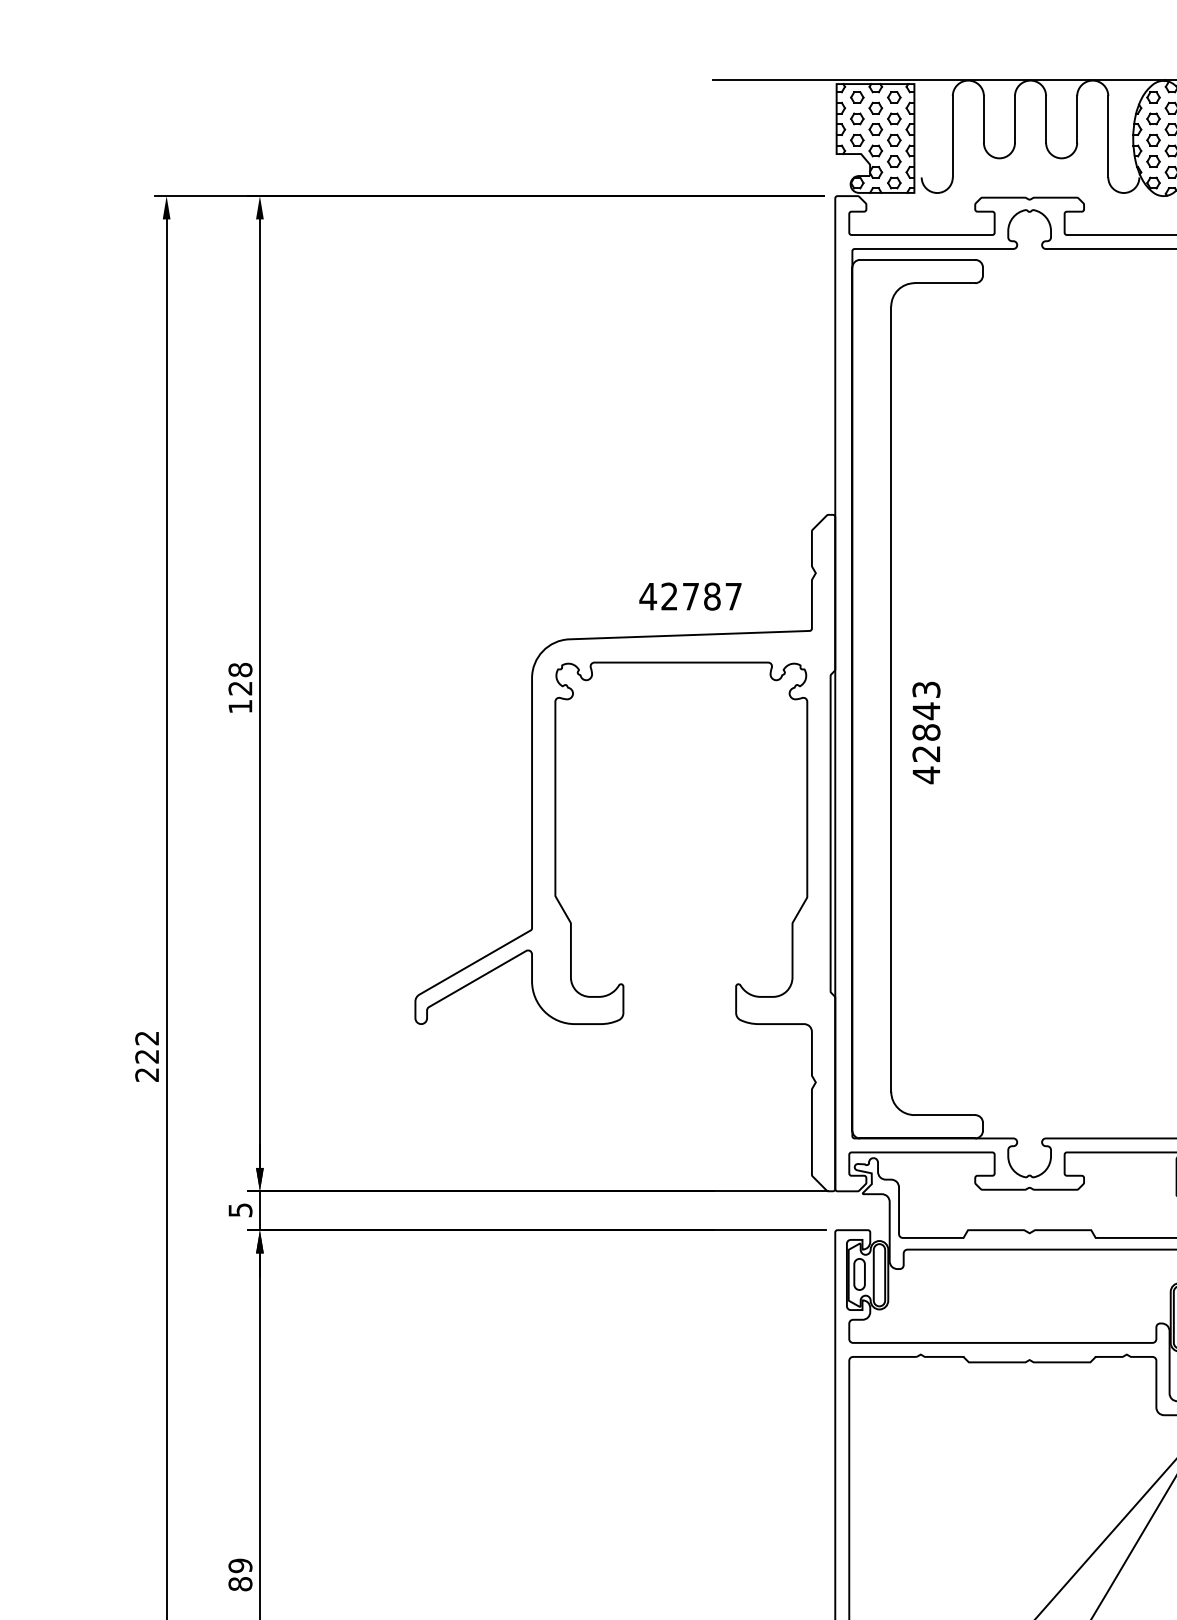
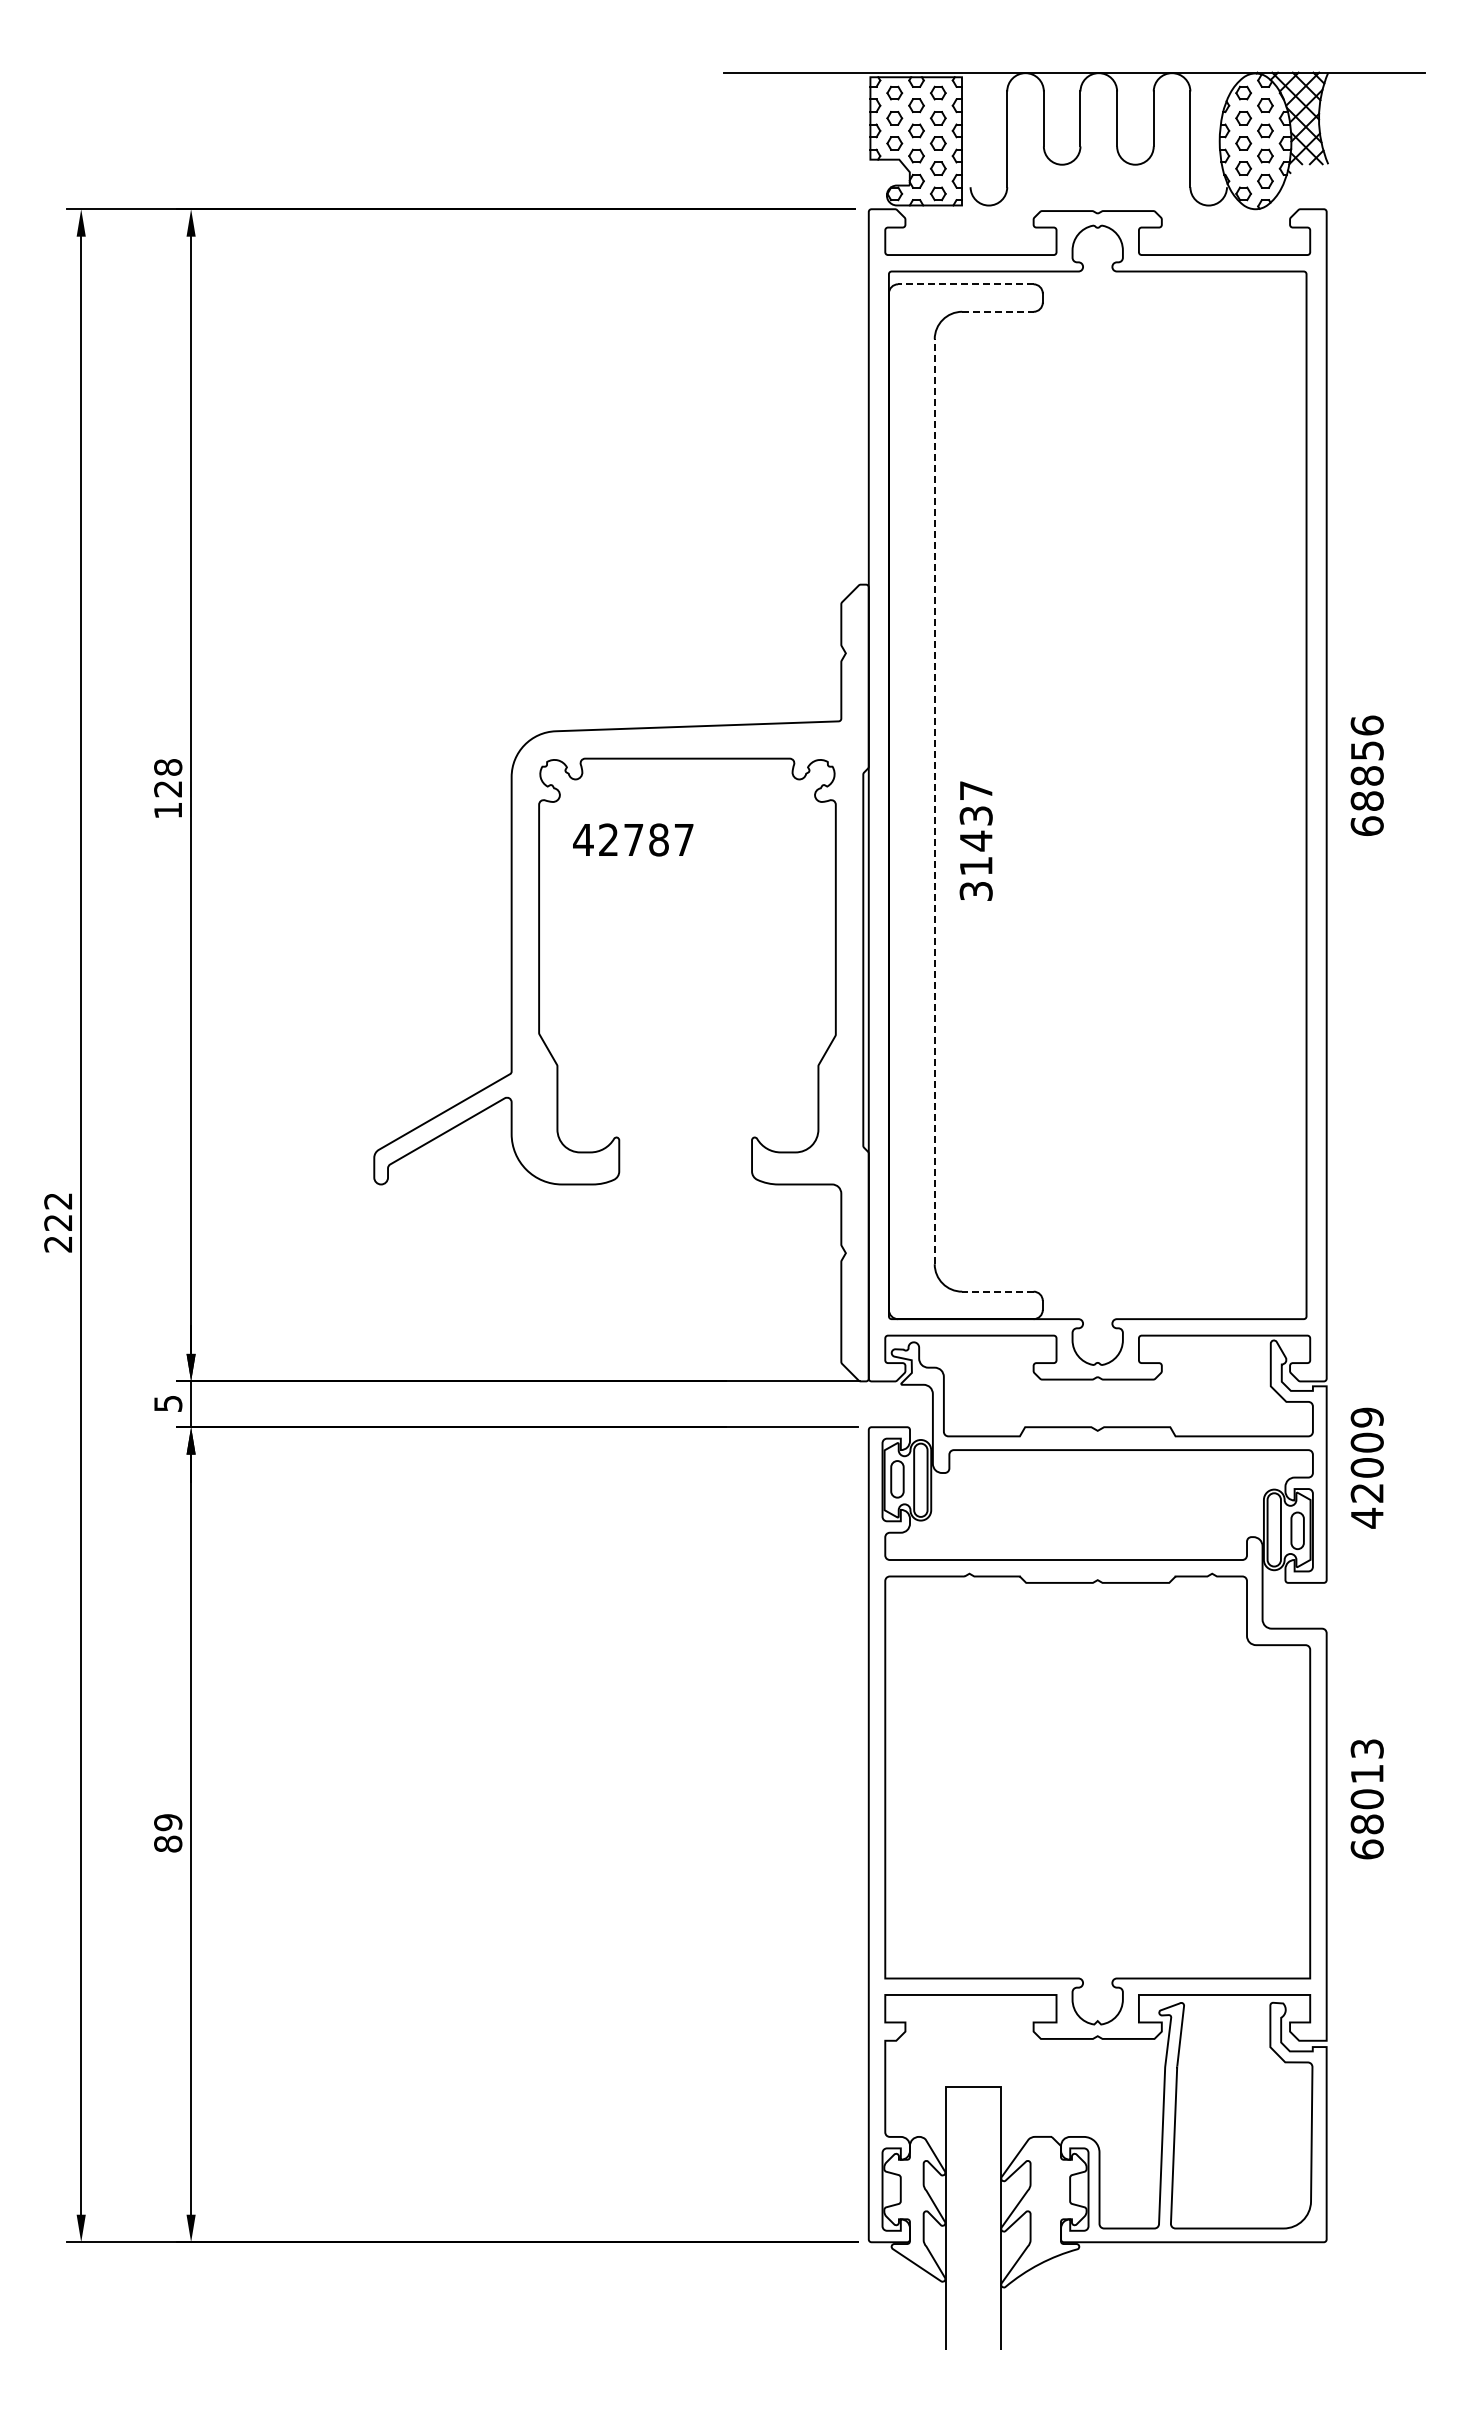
line: (917, 260) -> (965, 284), solid -> dashed
line: (944, 282) -> (997, 311), solid -> dashed
text: (690, 596) -> (633, 839), moved
line: (891, 698) -> (934, 801), solid -> dashed
text: (925, 732) -> (975, 841), 42843 -> 31437
line: (944, 1114) -> (997, 1291), solid -> dashed

